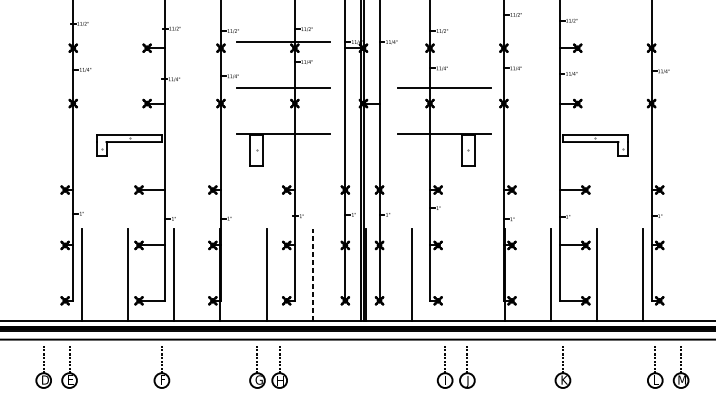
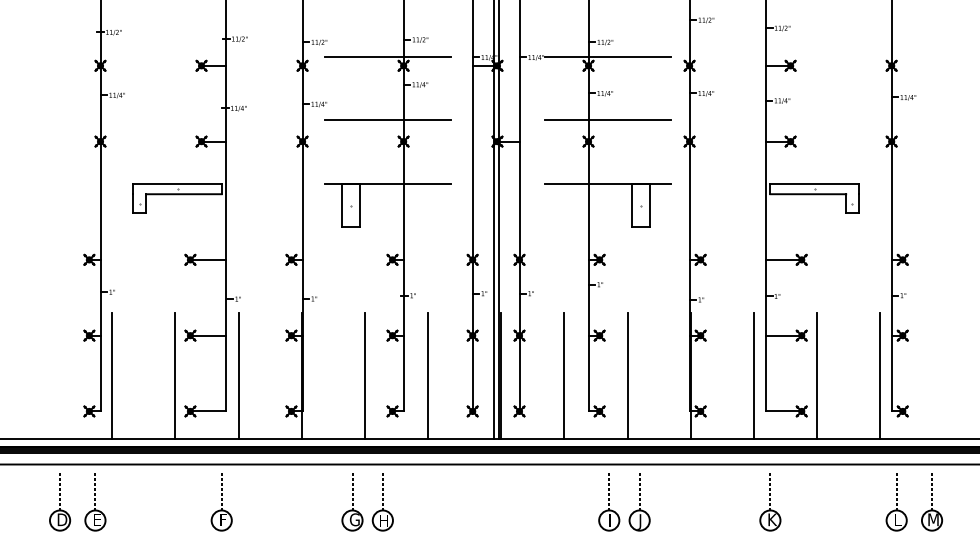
line: (444, 42) -> (608, 57), added
line: (312, 274) -> (427, 375), dashed -> solid
line: (458, 274) -> (627, 375), added

